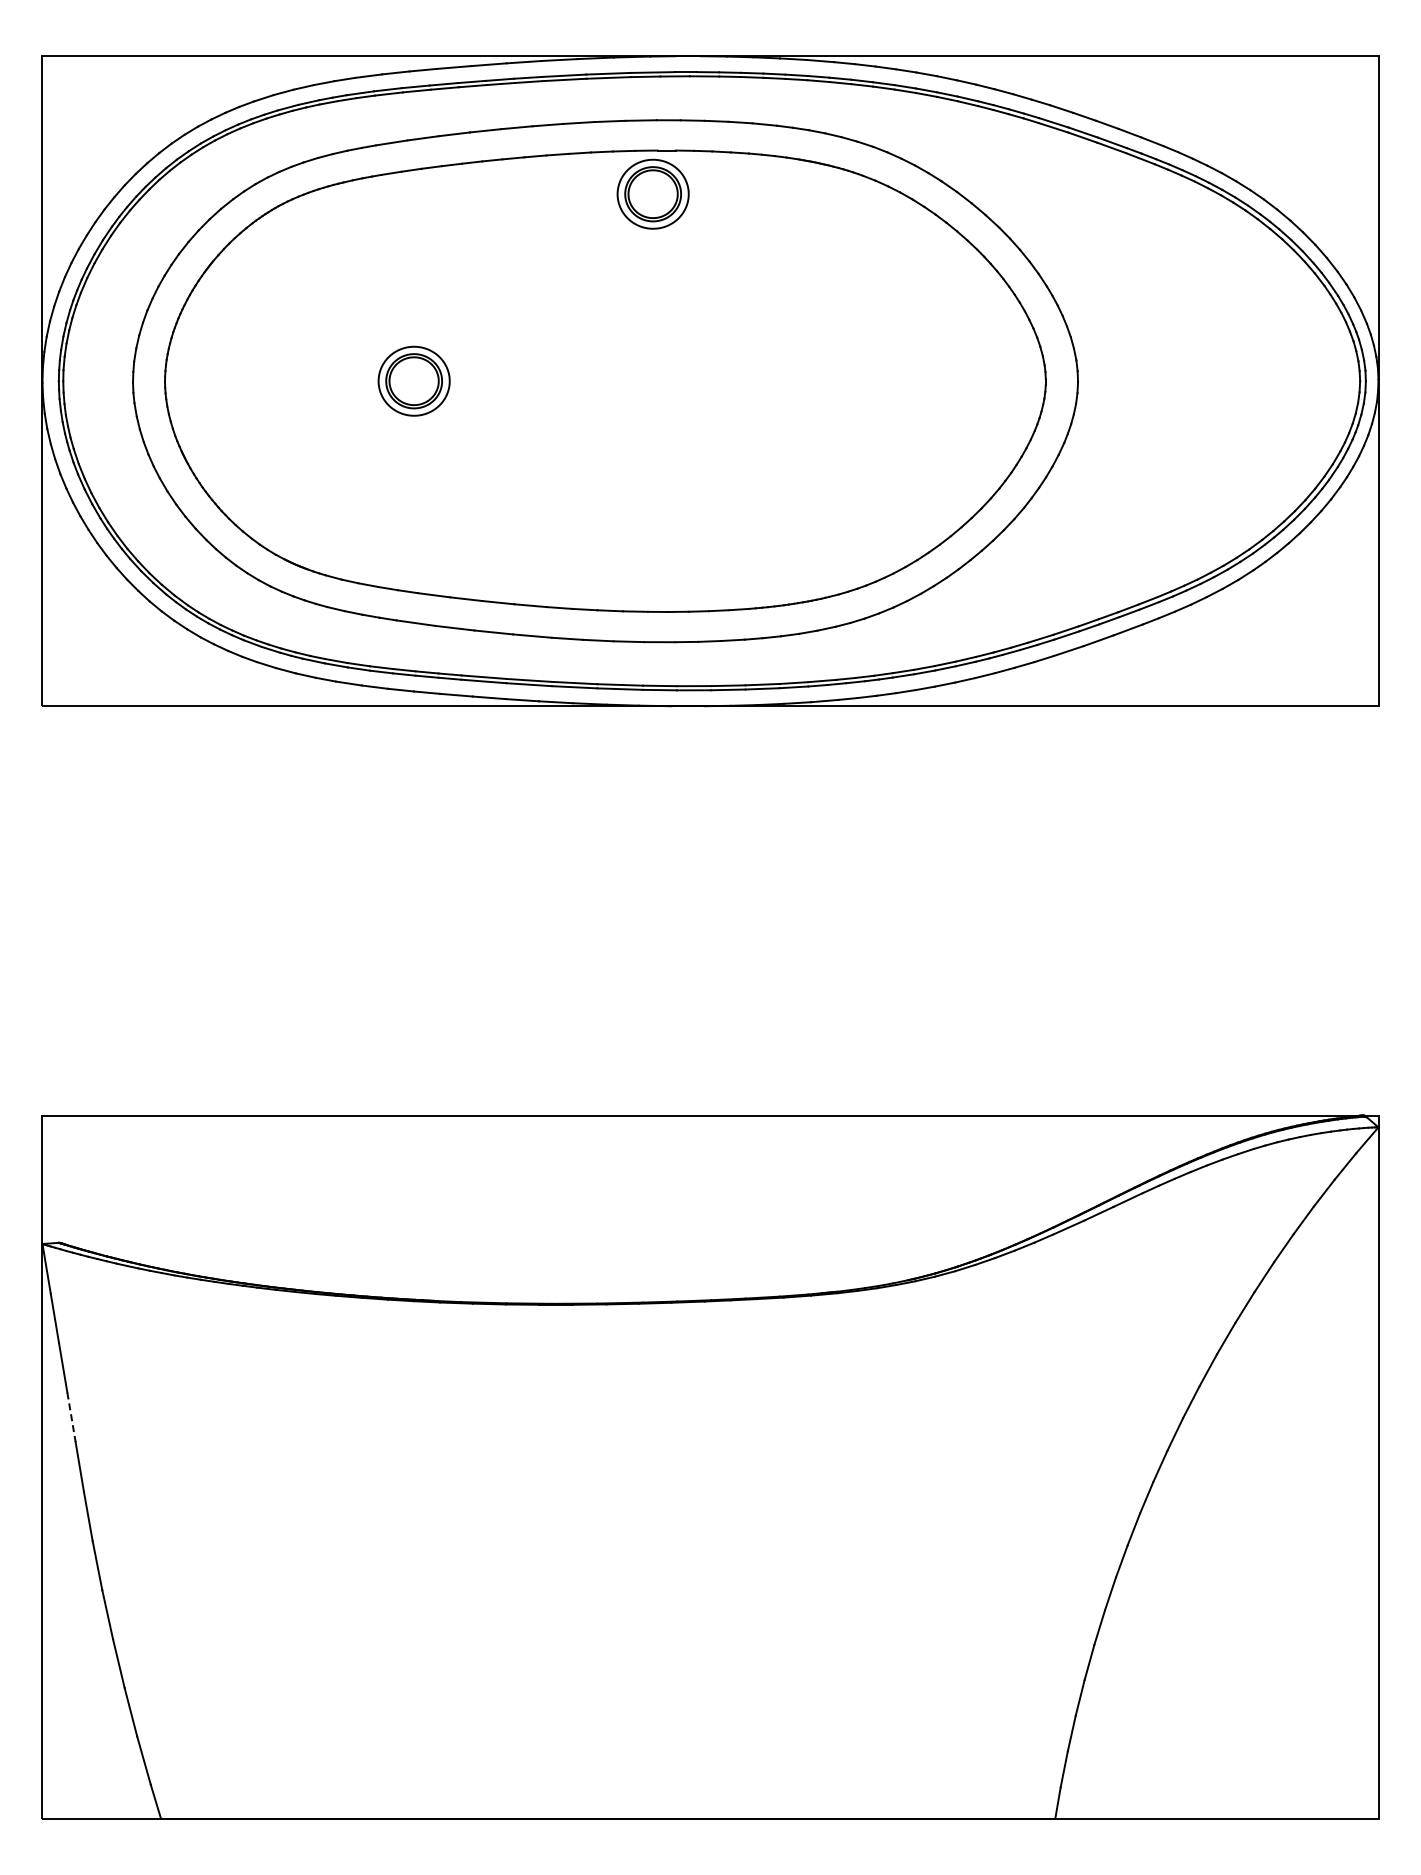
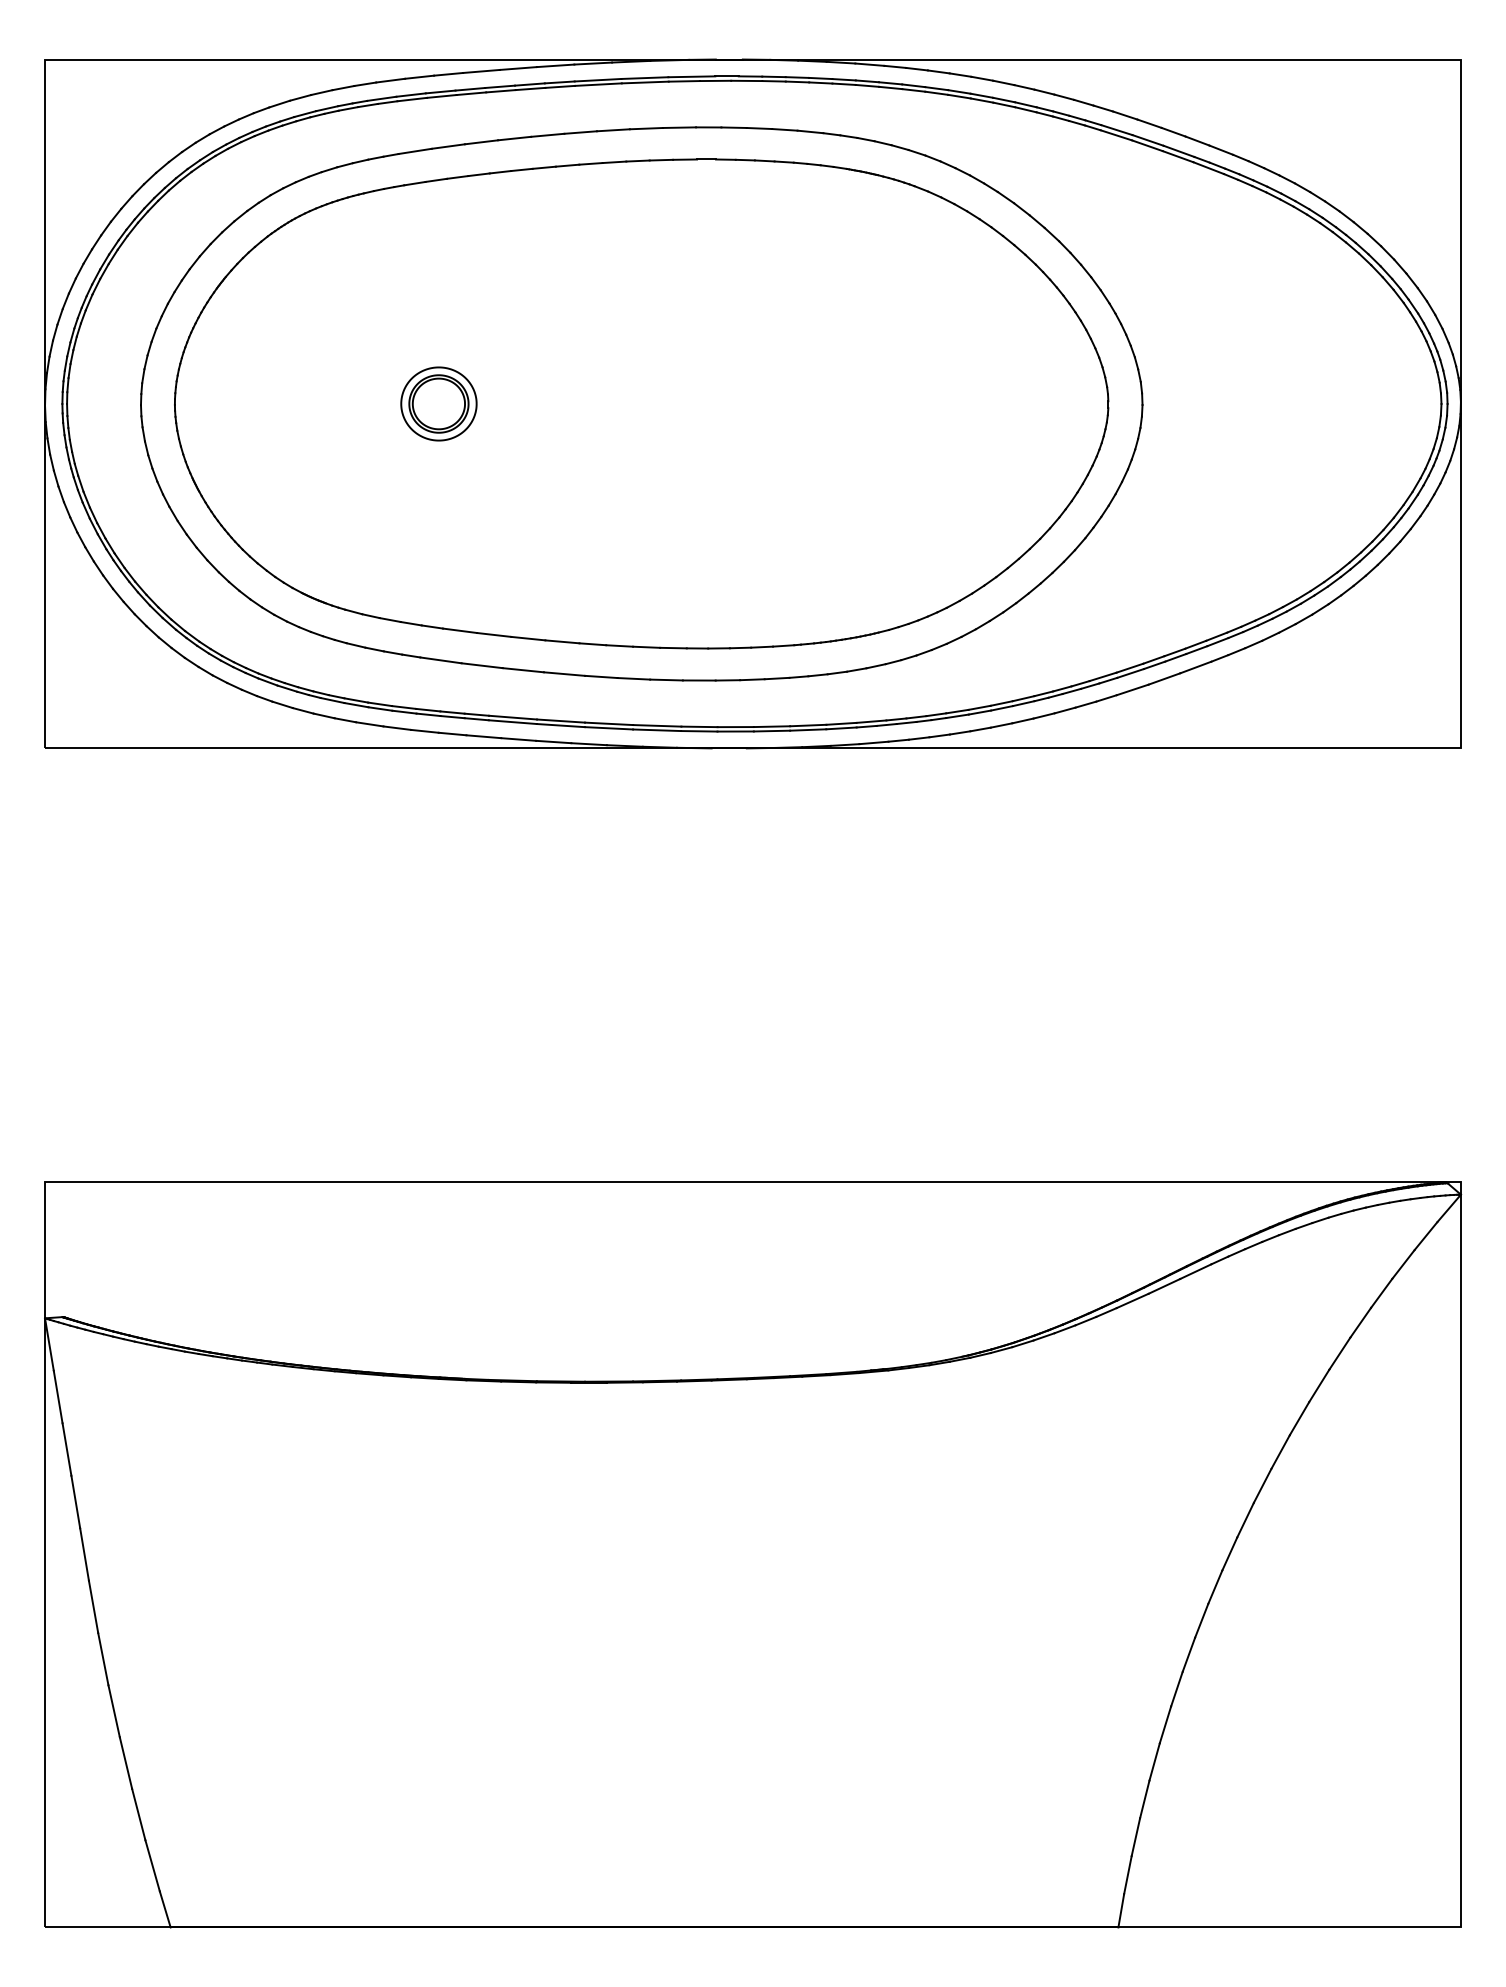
part: (652, 193) -> (691, 205), removed
line: (71, 1417) -> (75, 1502), dashed -> solid

